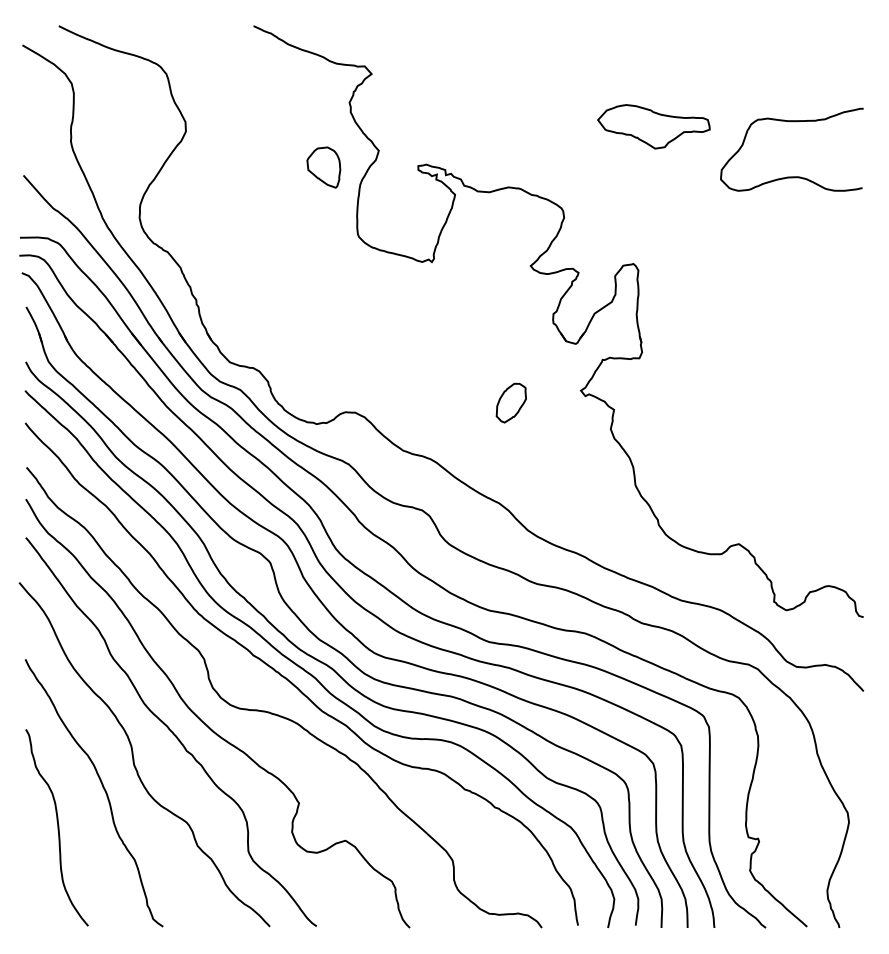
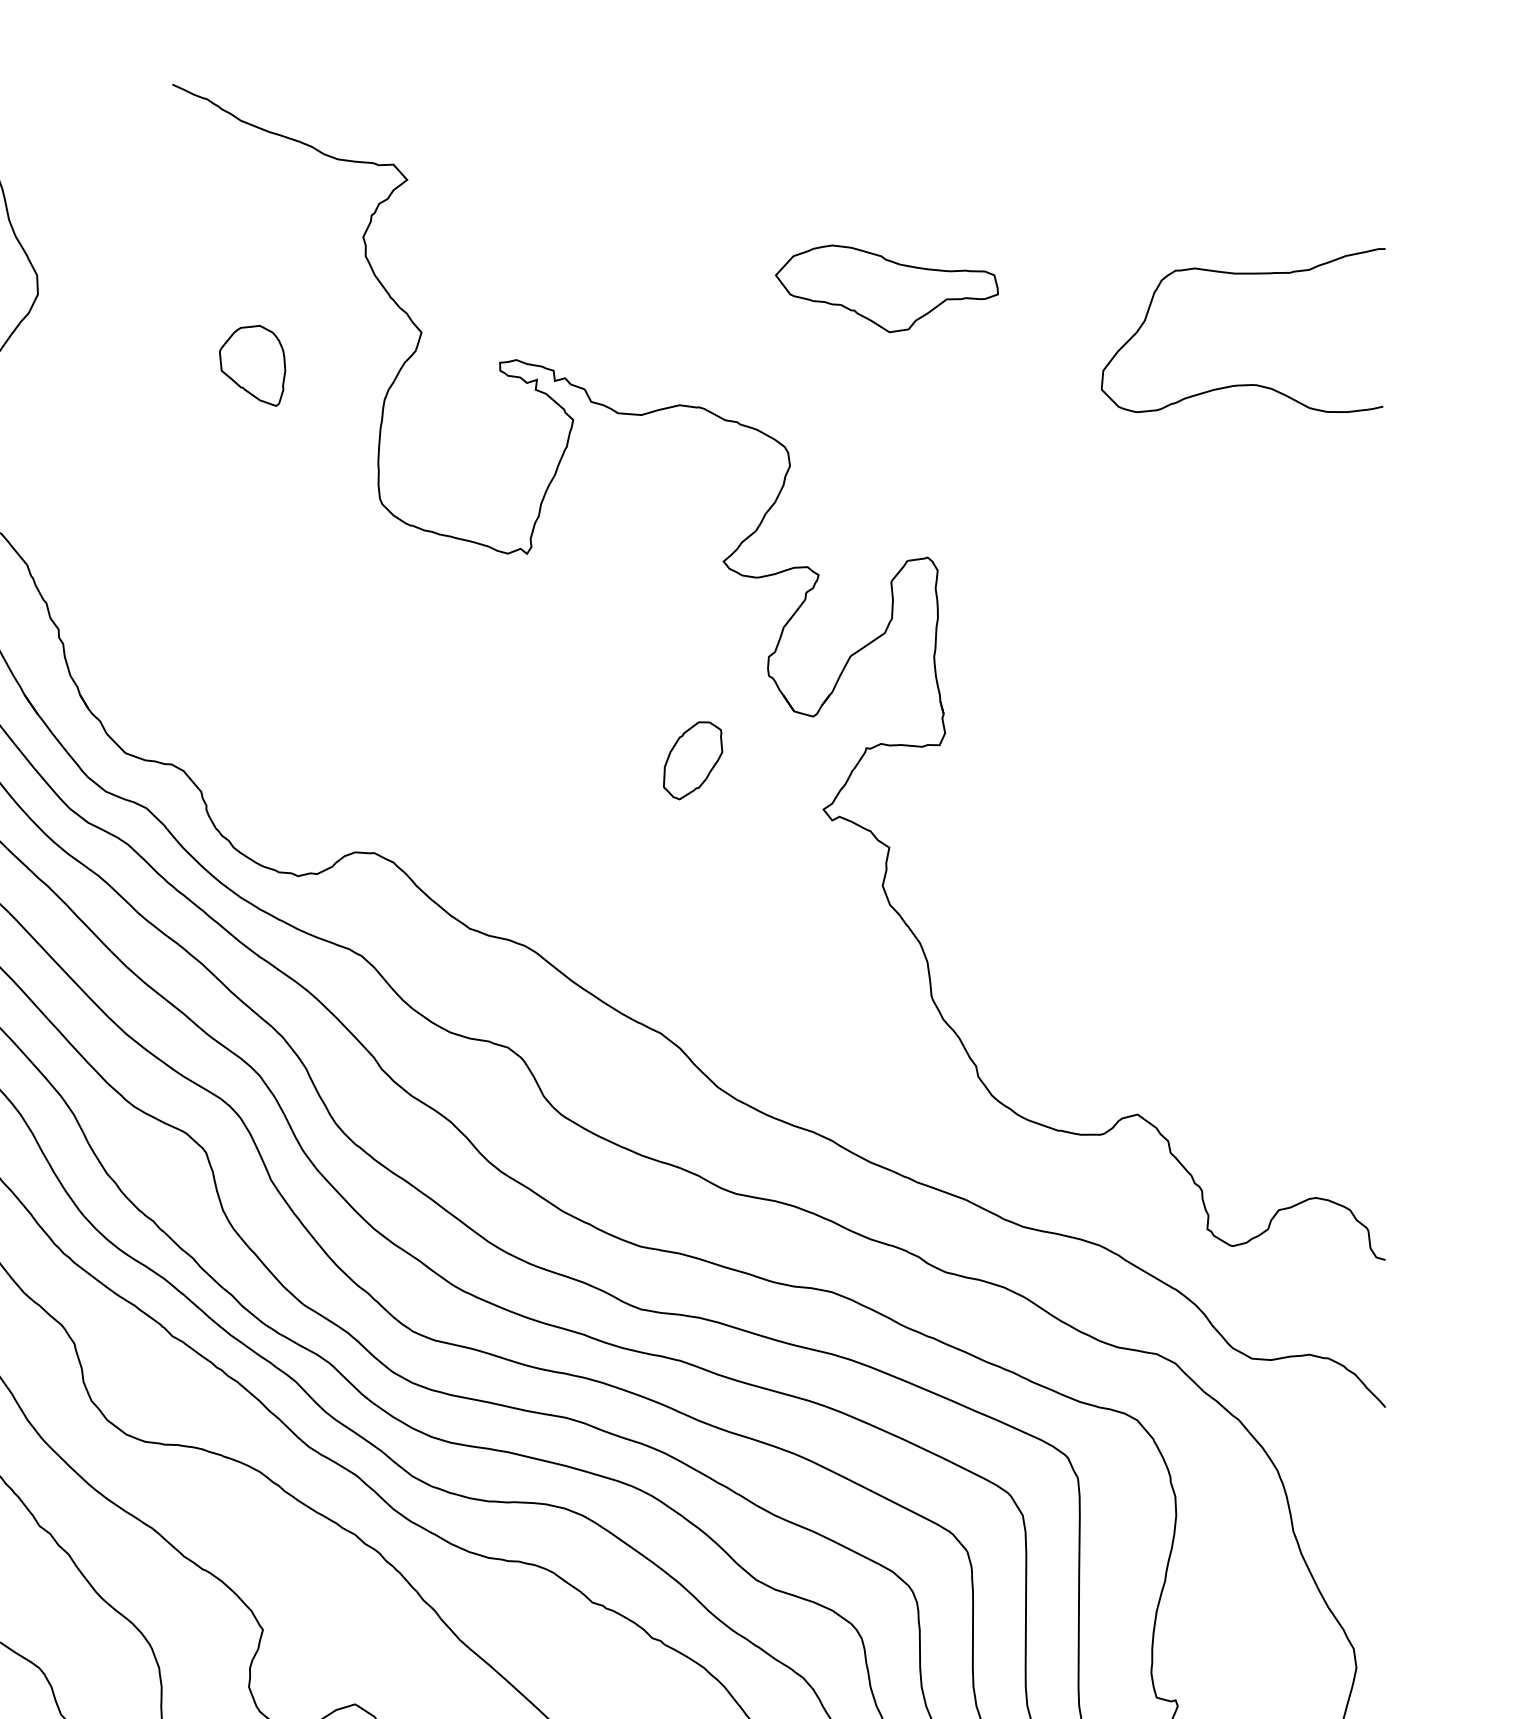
part: (653, 126) -> (886, 288), moved
part: (323, 167) -> (251, 365), moved
part: (510, 402) -> (691, 759), moved

